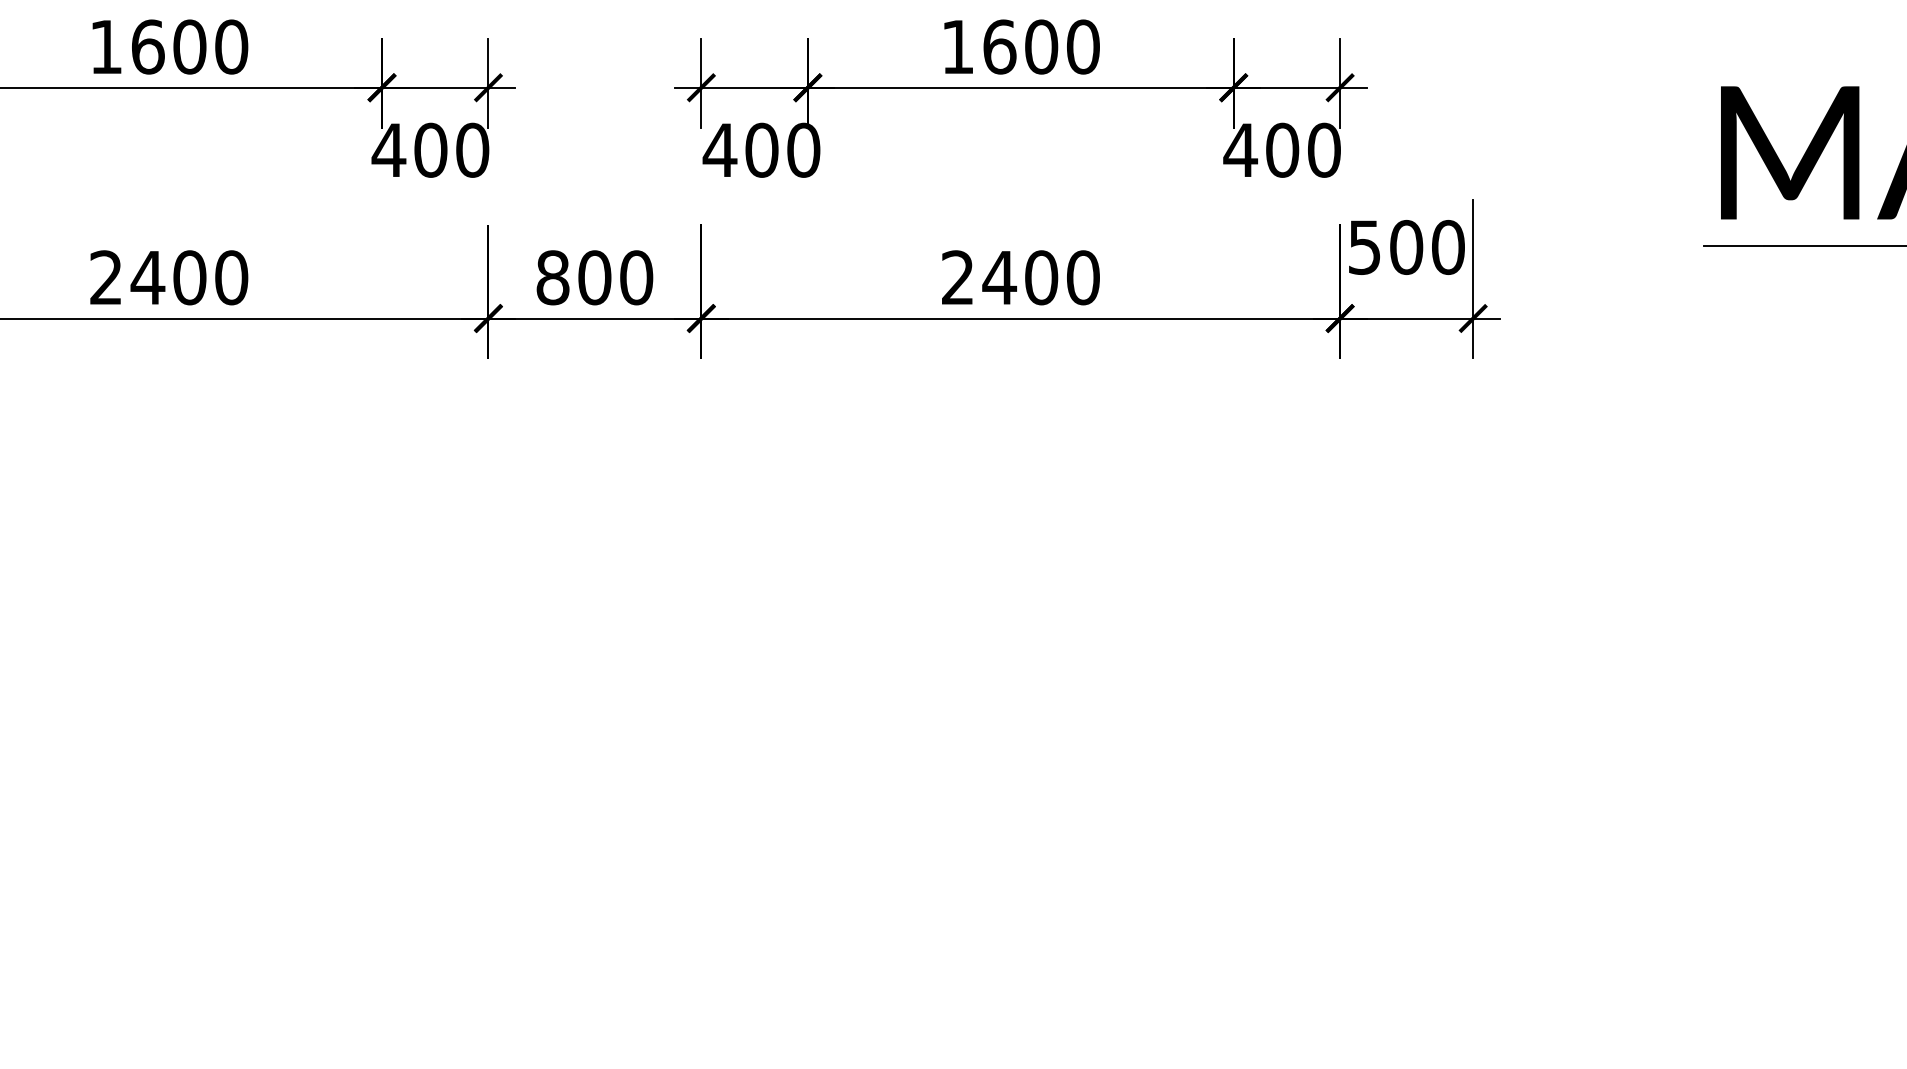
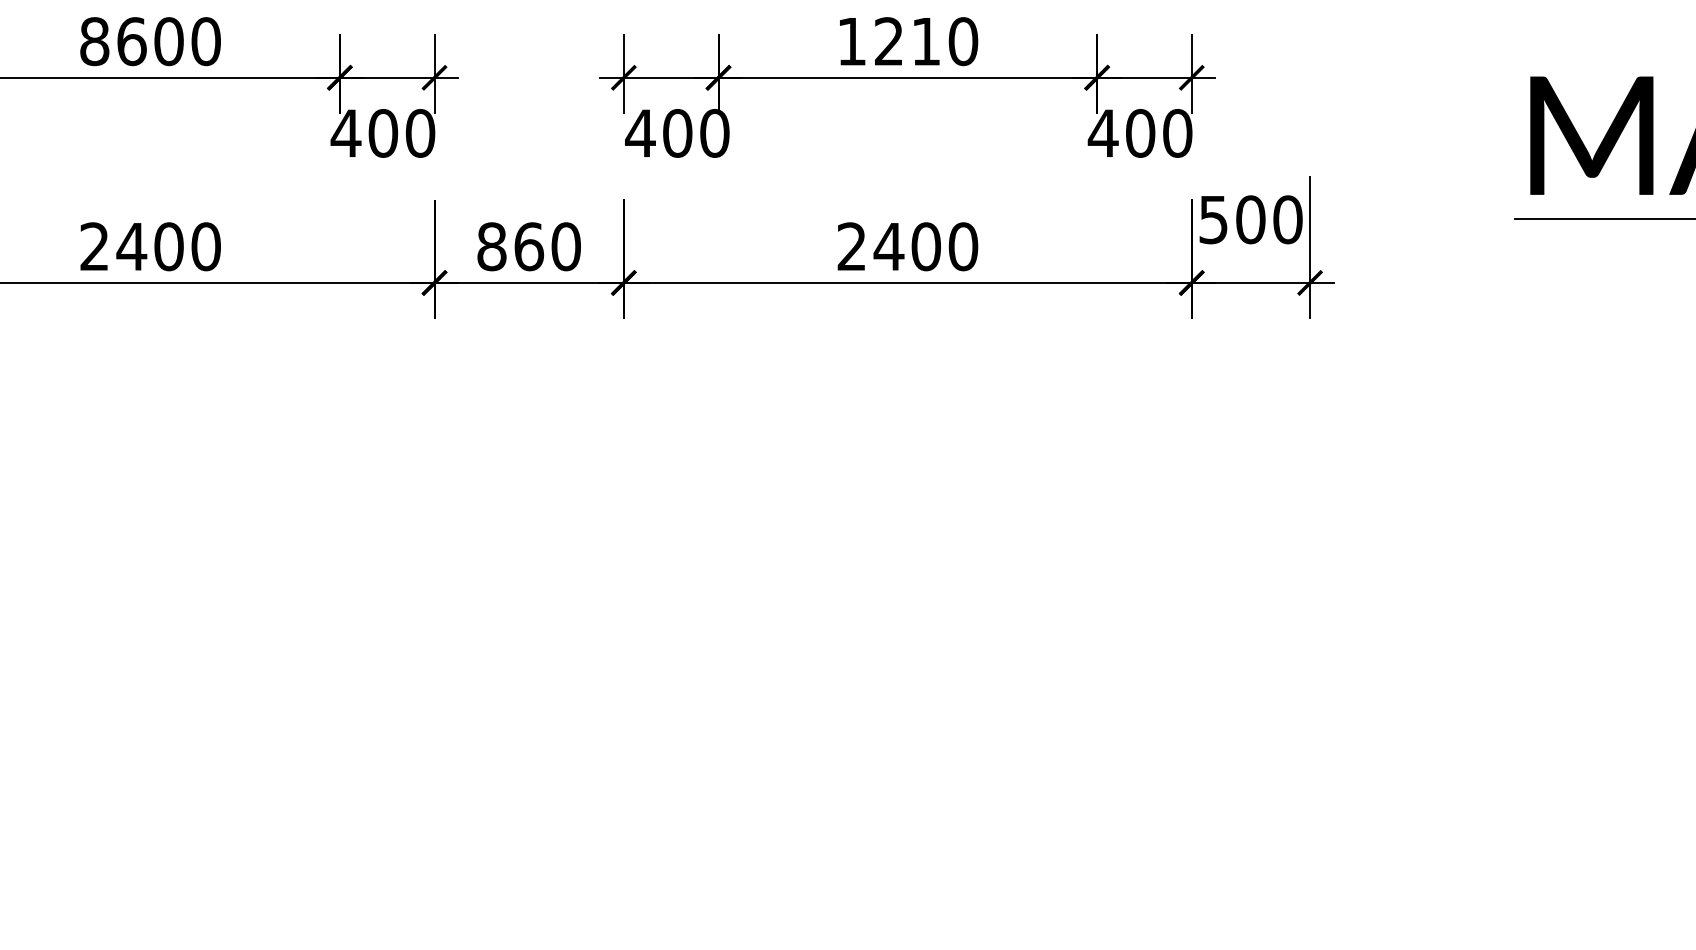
text: (106, 46) -> (94, 41), 1600 -> 8600
text: (1020, 46) -> (907, 41), 1600 -> 1210
text: (594, 277) -> (528, 246), 800 -> 860

